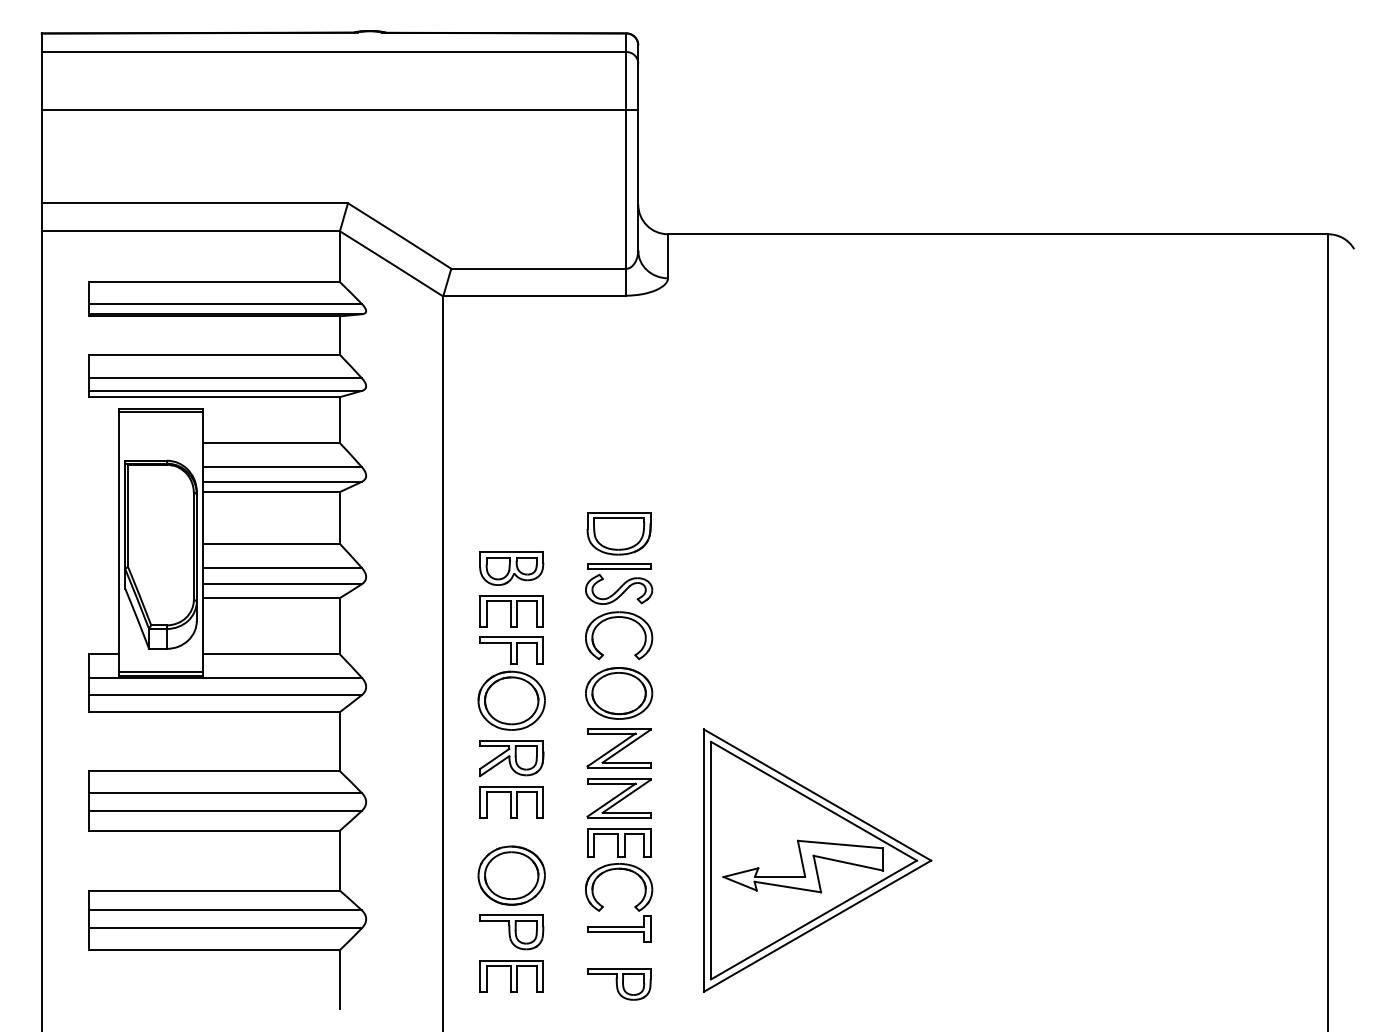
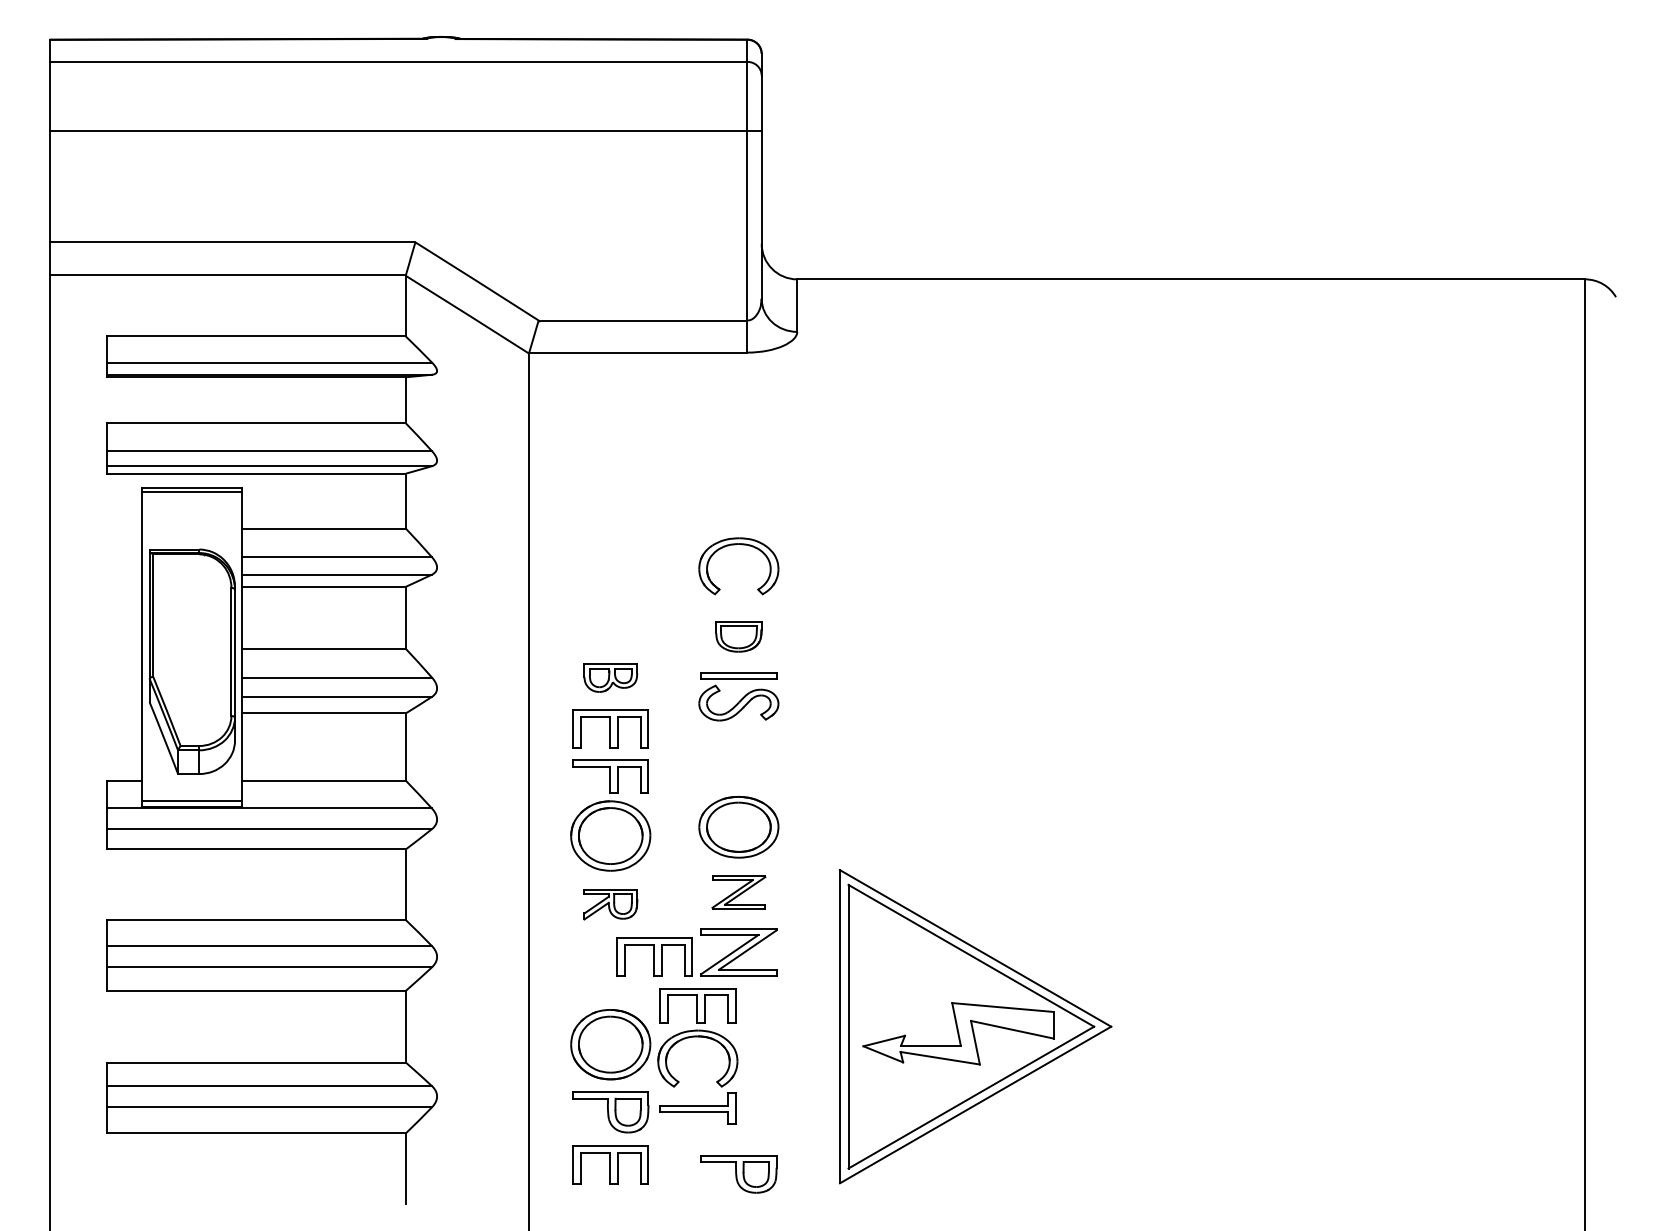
part: (618, 533) -> (738, 636), size x0.6
part: (511, 567) -> (610, 677), size x0.7
part: (616, 618) -> (735, 545), moved
part: (618, 748) -> (738, 892), size x0.7
part: (511, 758) -> (610, 904), size x0.7
part: (511, 801) -> (654, 956), moved
part: (618, 869) -> (697, 1037), moved

